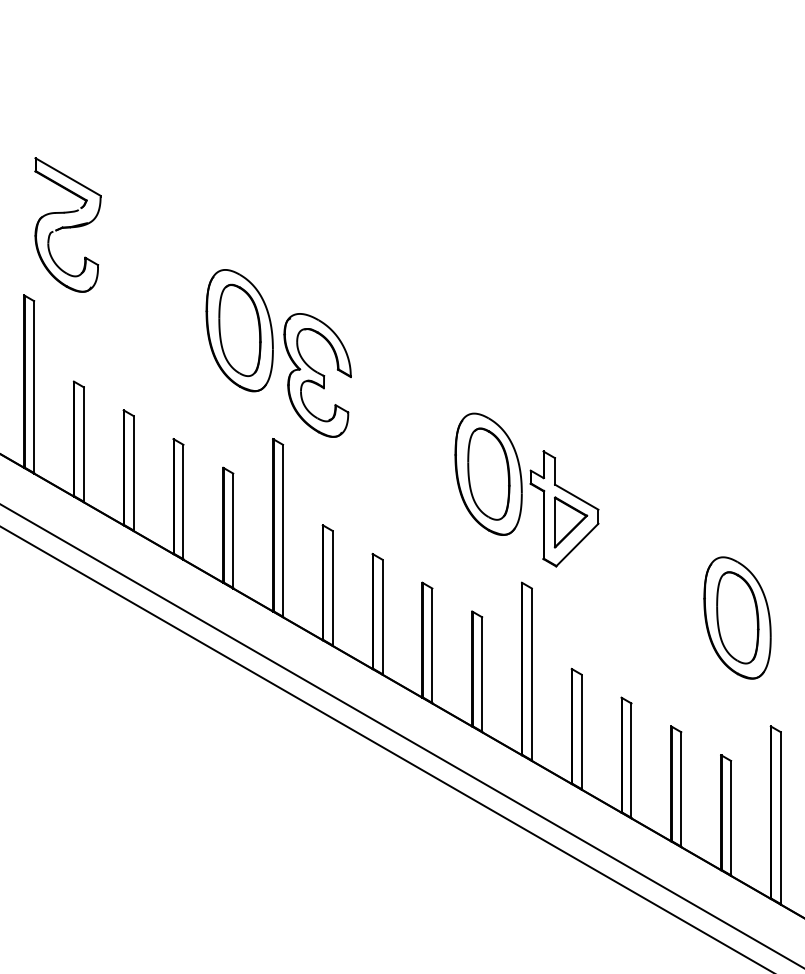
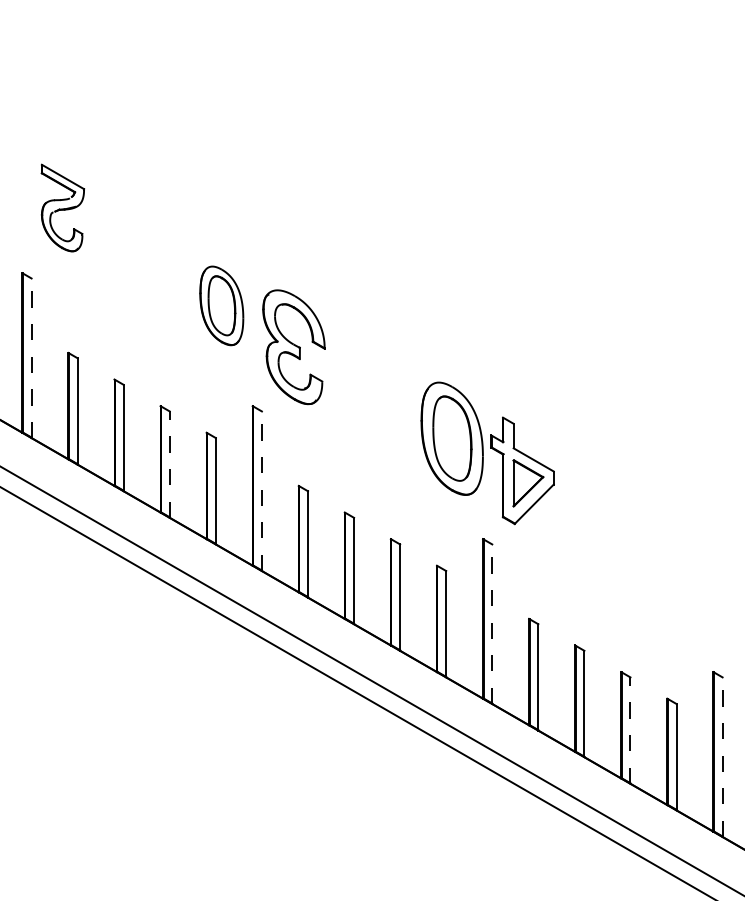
part: (67, 224) -> (62, 207), size x0.7
part: (239, 330) -> (221, 305), size x0.7
line: (34, 386) -> (31, 357), solid -> dashed
line: (183, 501) -> (169, 463), solid -> dashed
line: (283, 530) -> (262, 490), solid -> dashed
part: (737, 617) -> (682, 571), removed
line: (531, 674) -> (491, 624), solid -> dashed
line: (681, 789) -> (630, 730), solid -> dashed
line: (780, 817) -> (722, 756), solid -> dashed

